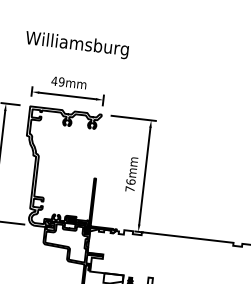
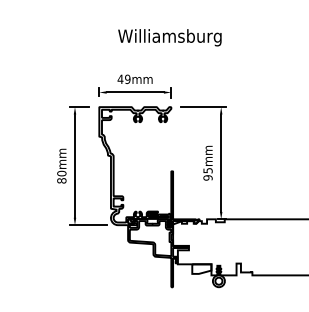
text: (76, 44) -> (169, 37), moved
text: (130, 184) -> (207, 173), 76mm -> 95mm

